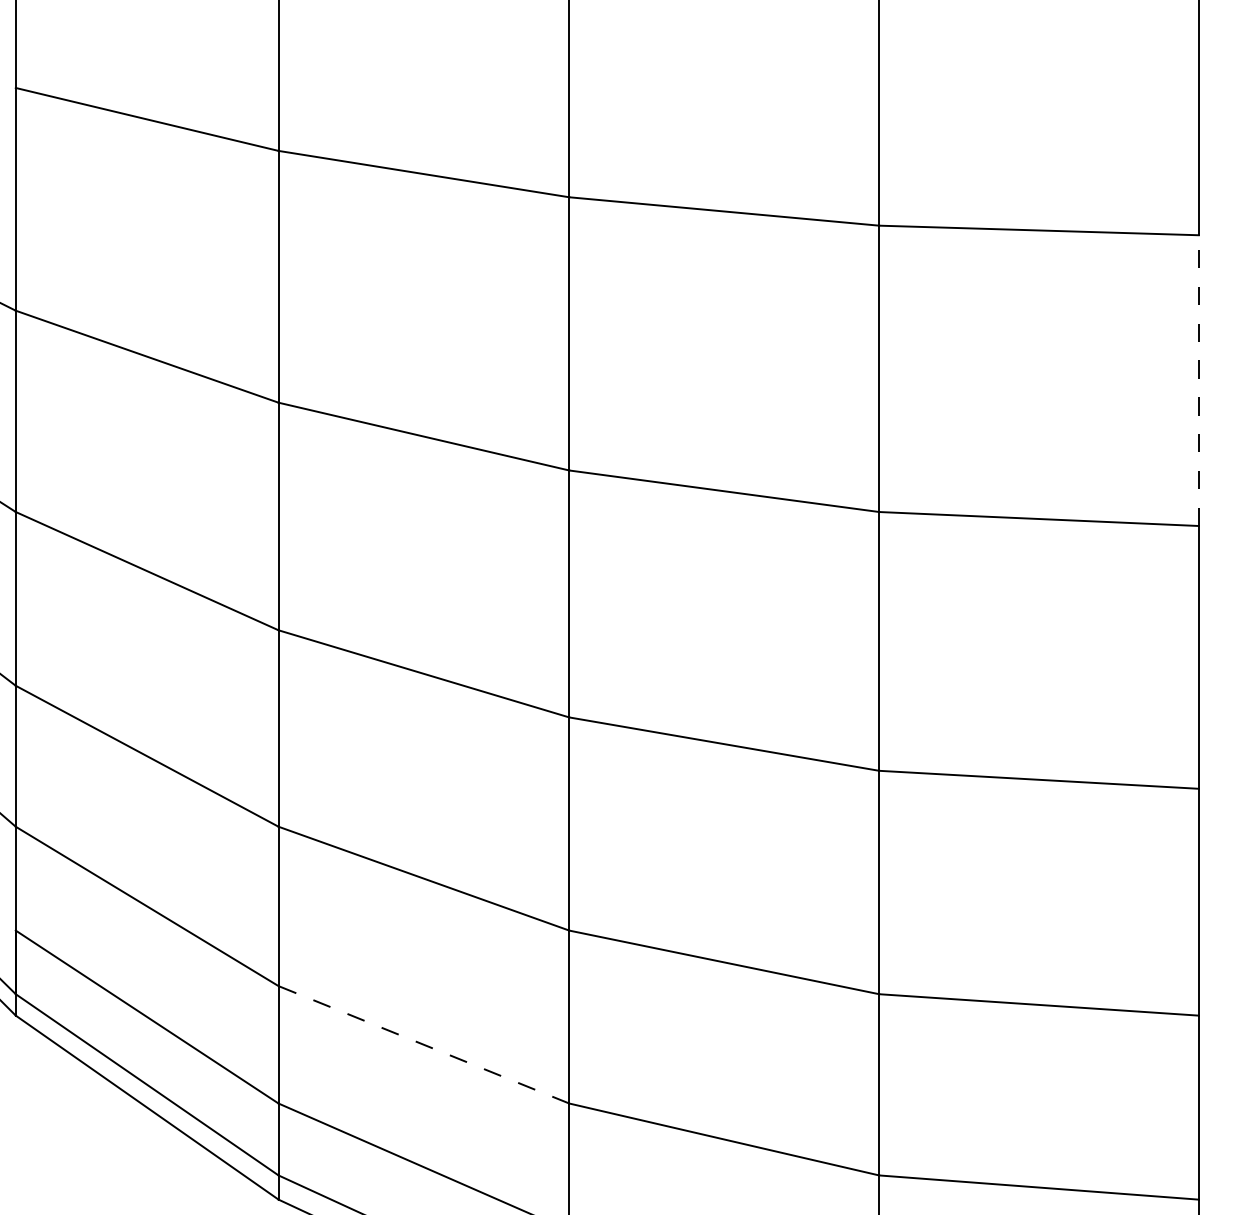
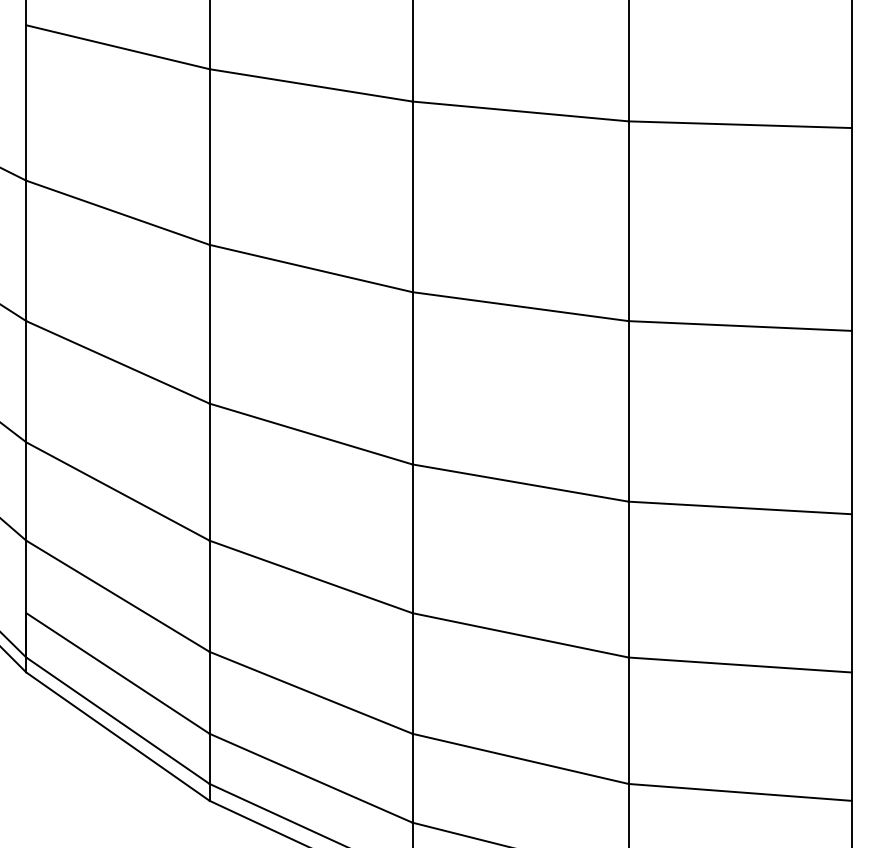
line: (1198, 379) -> (851, 228), dashed -> solid
line: (423, 1044) -> (310, 692), dashed -> solid

